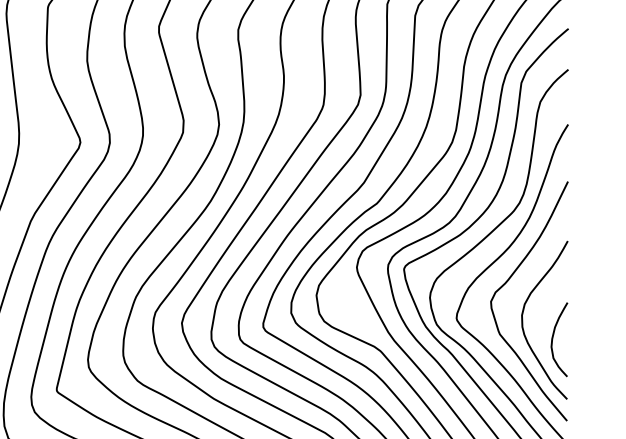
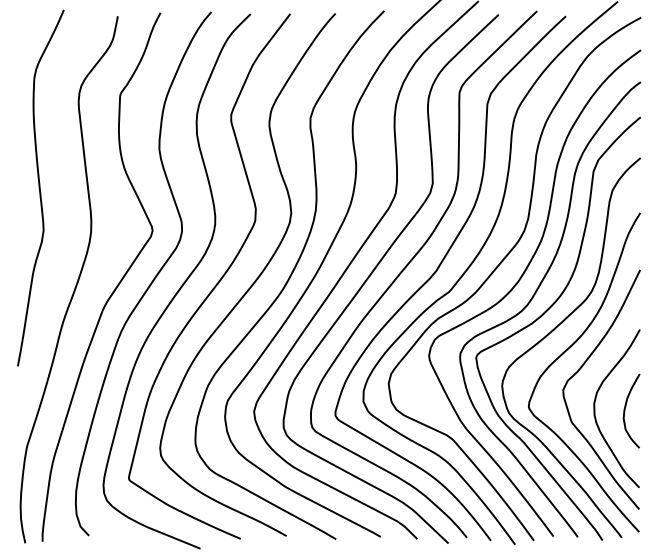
curve: (553, 339) -> (625, 410), moved

